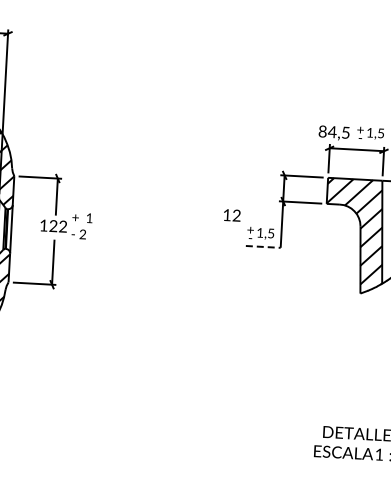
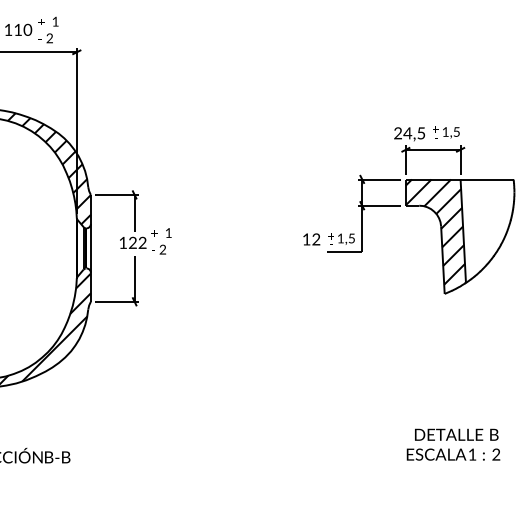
text: (323, 131) -> (398, 133), 84,5 -> 24,5
text: (231, 215) -> (311, 239), moved
line: (263, 247) -> (344, 252), dashed -> solid

